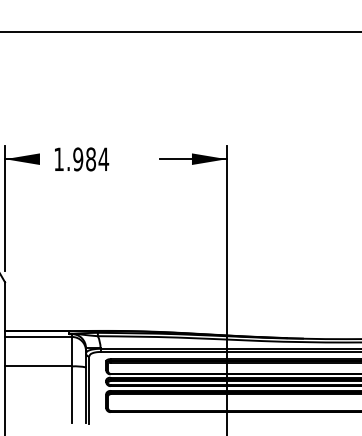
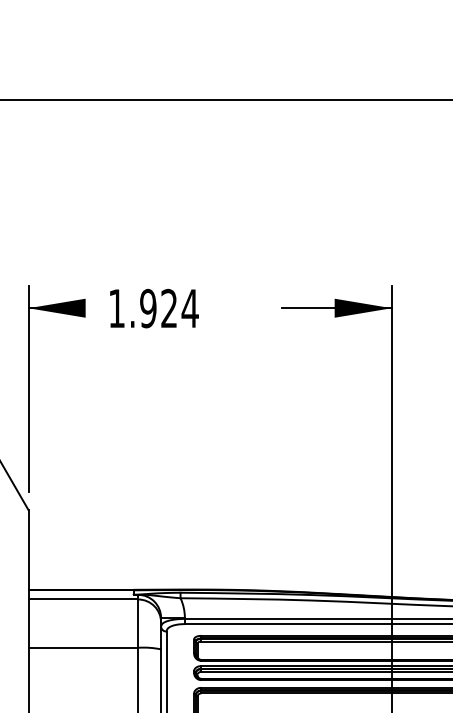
text: (91, 159) -> (170, 308), 1.984 -> 1.924

